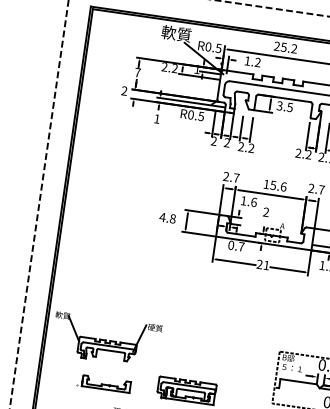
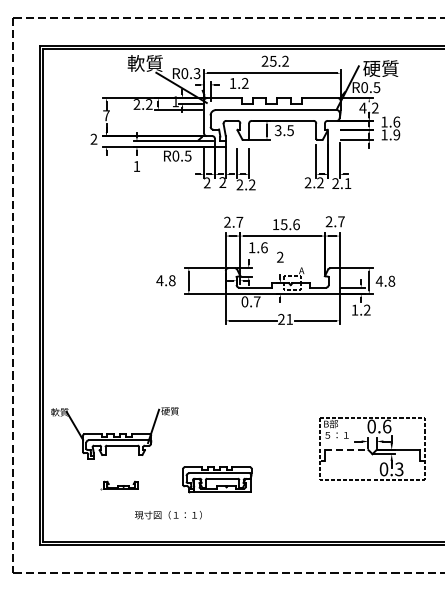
text: (219, 48) -> (197, 73), R0.5 -> R0.3
line: (298, 382) -> (346, 450), solid -> dashed
part: (104, 383) -> (119, 485), size x0.6

